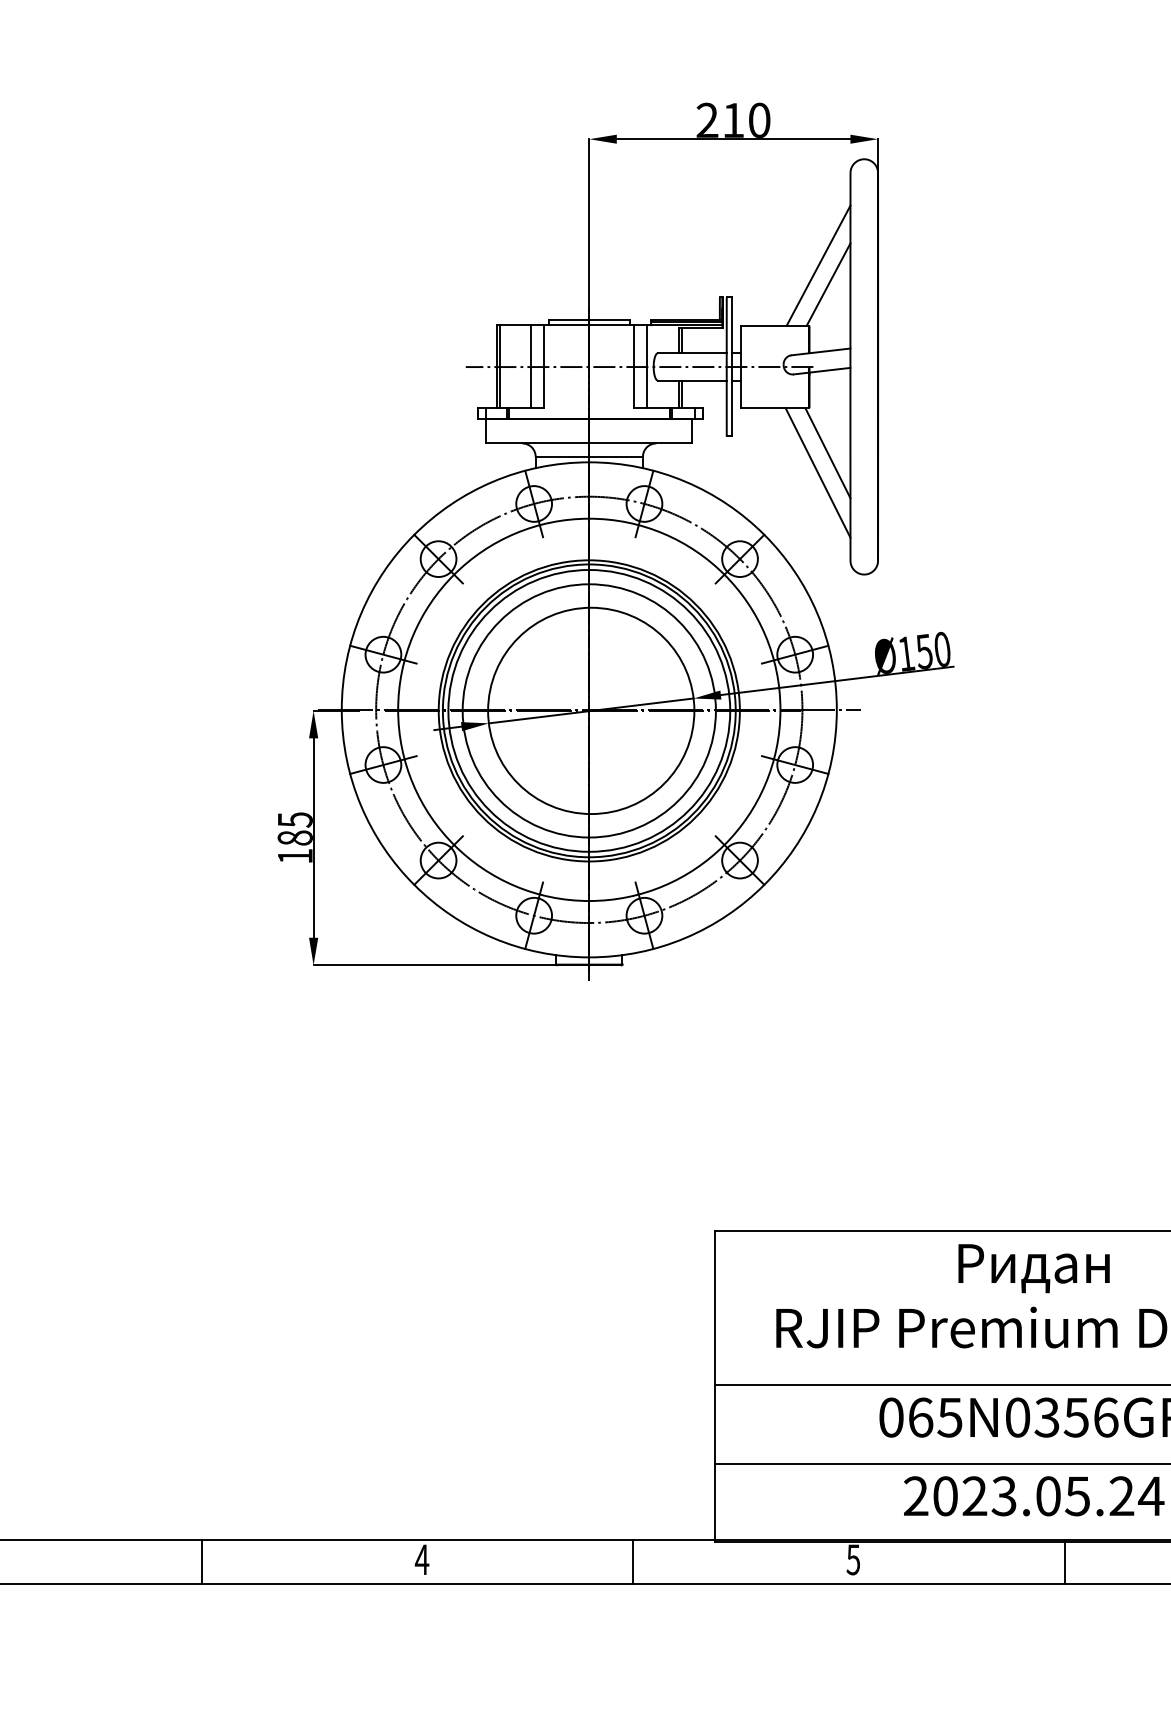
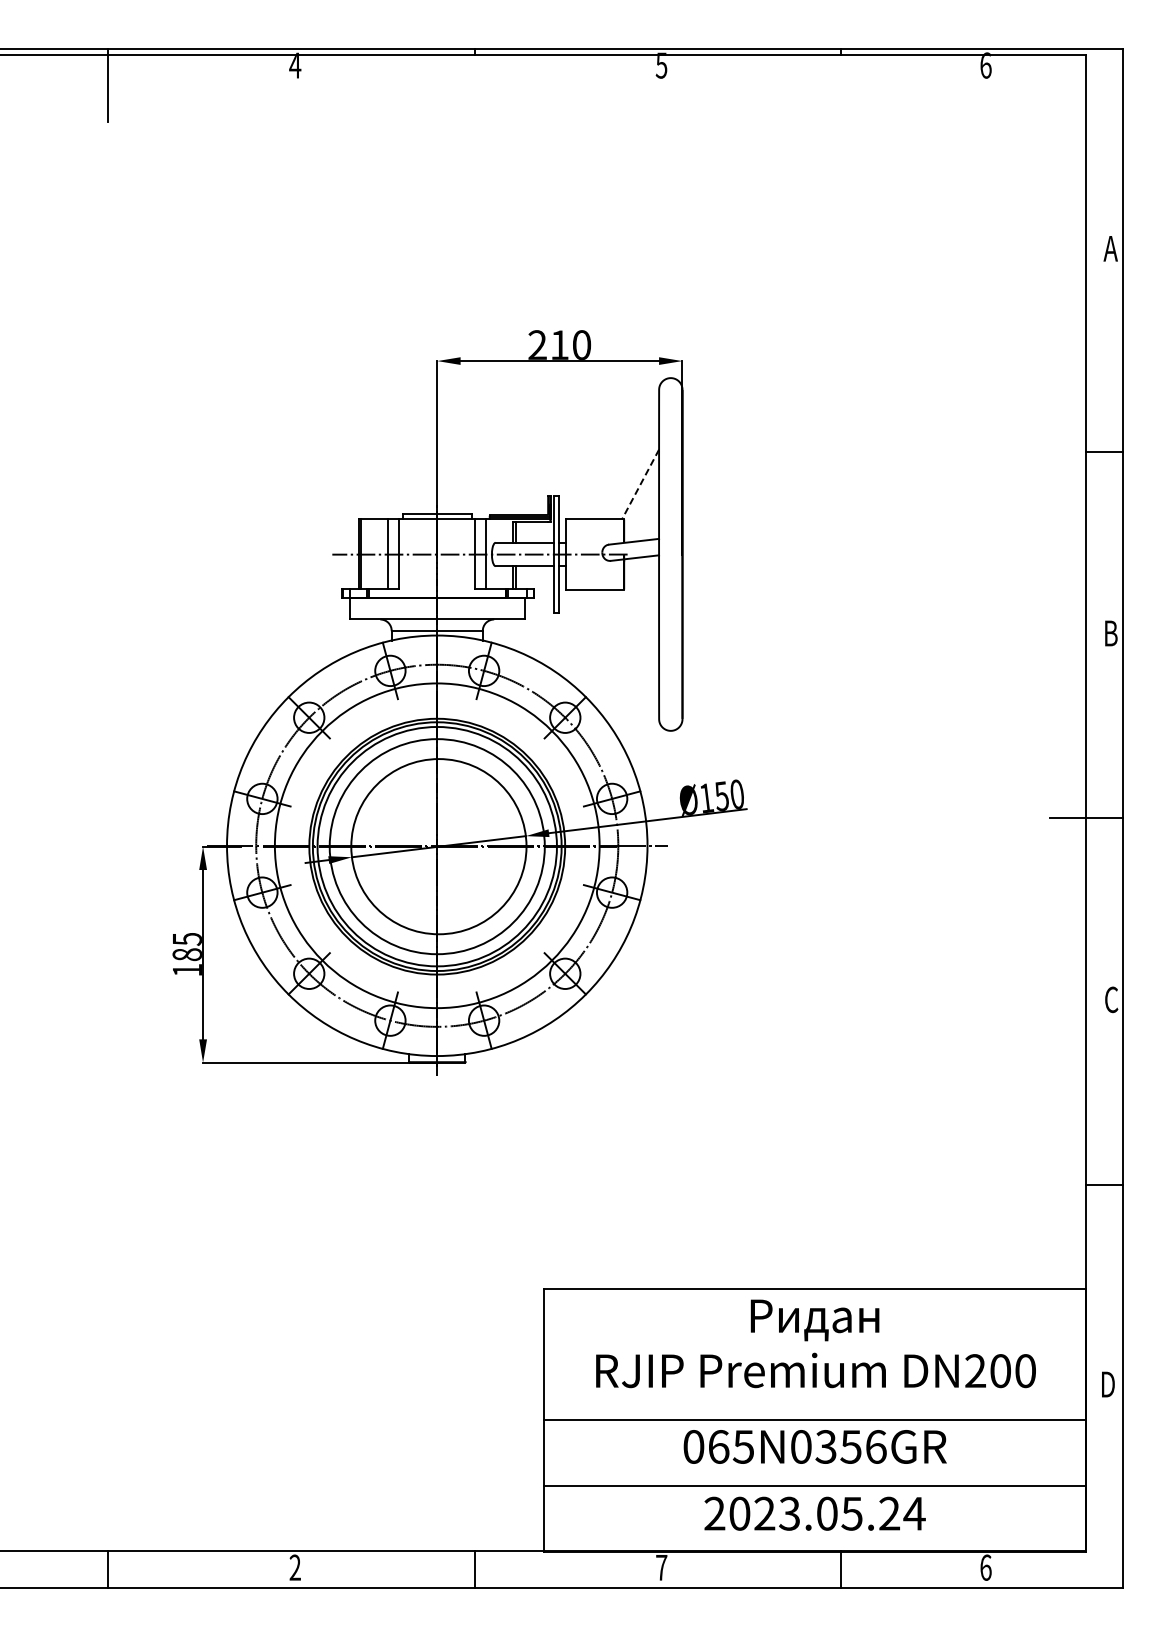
line: (817, 265) -> (631, 468), removed
line: (828, 284) -> (640, 484), solid -> dashed
line: (827, 452) -> (639, 627), removed
line: (817, 472) -> (631, 644), removed
text: (422, 1559) -> (295, 1567), 4 -> 2
text: (853, 1559) -> (661, 1567), 5 -> 7

